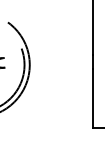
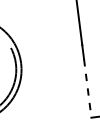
line: (92, 98) -> (87, 88), solid -> dashed

